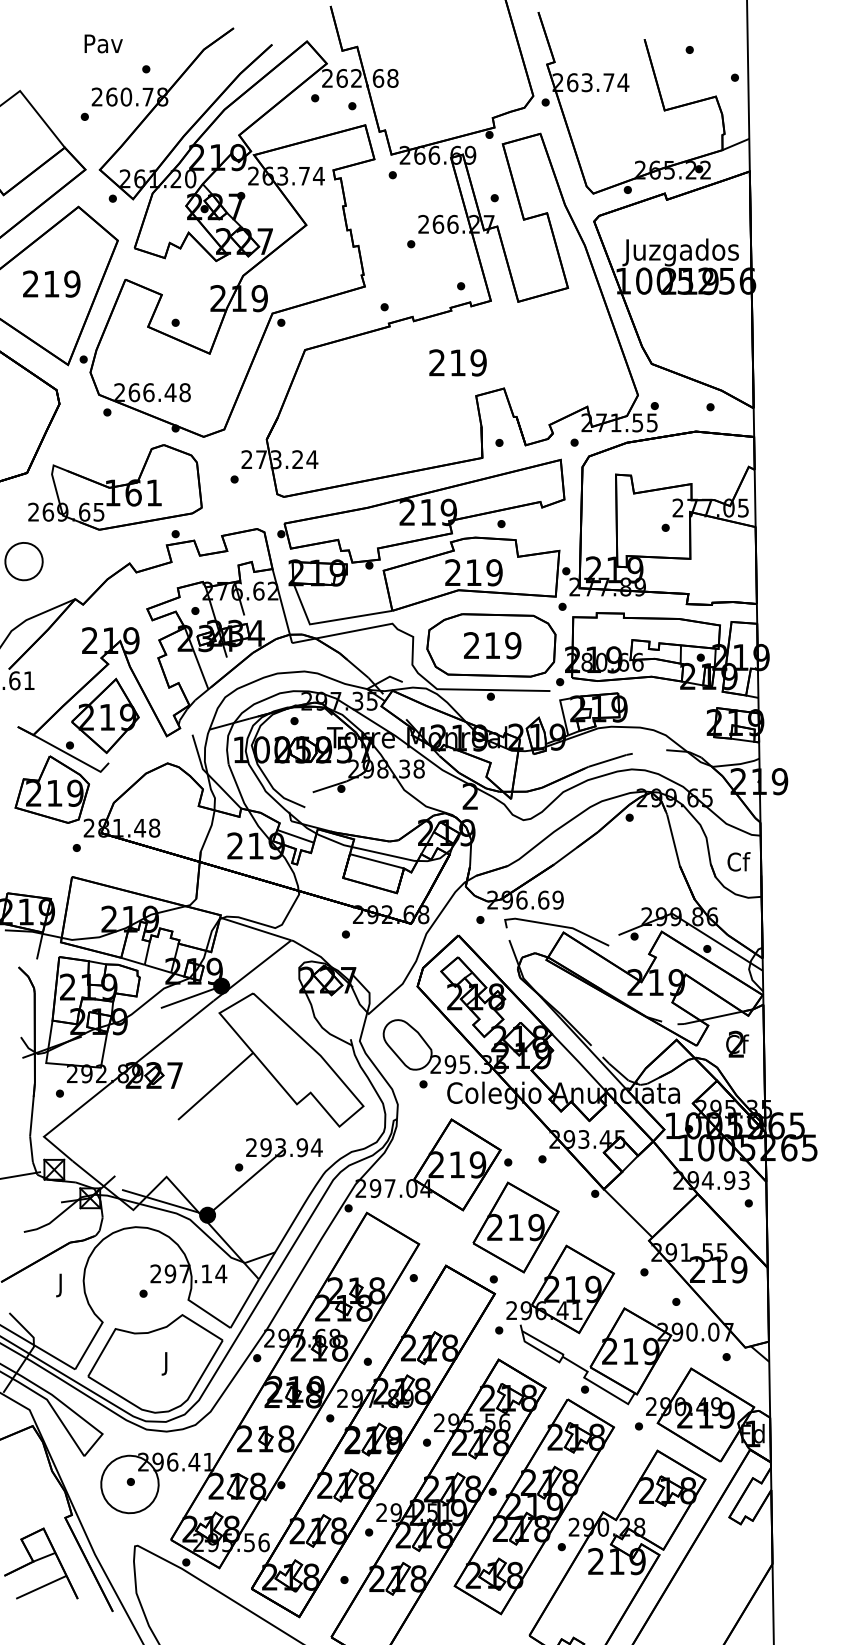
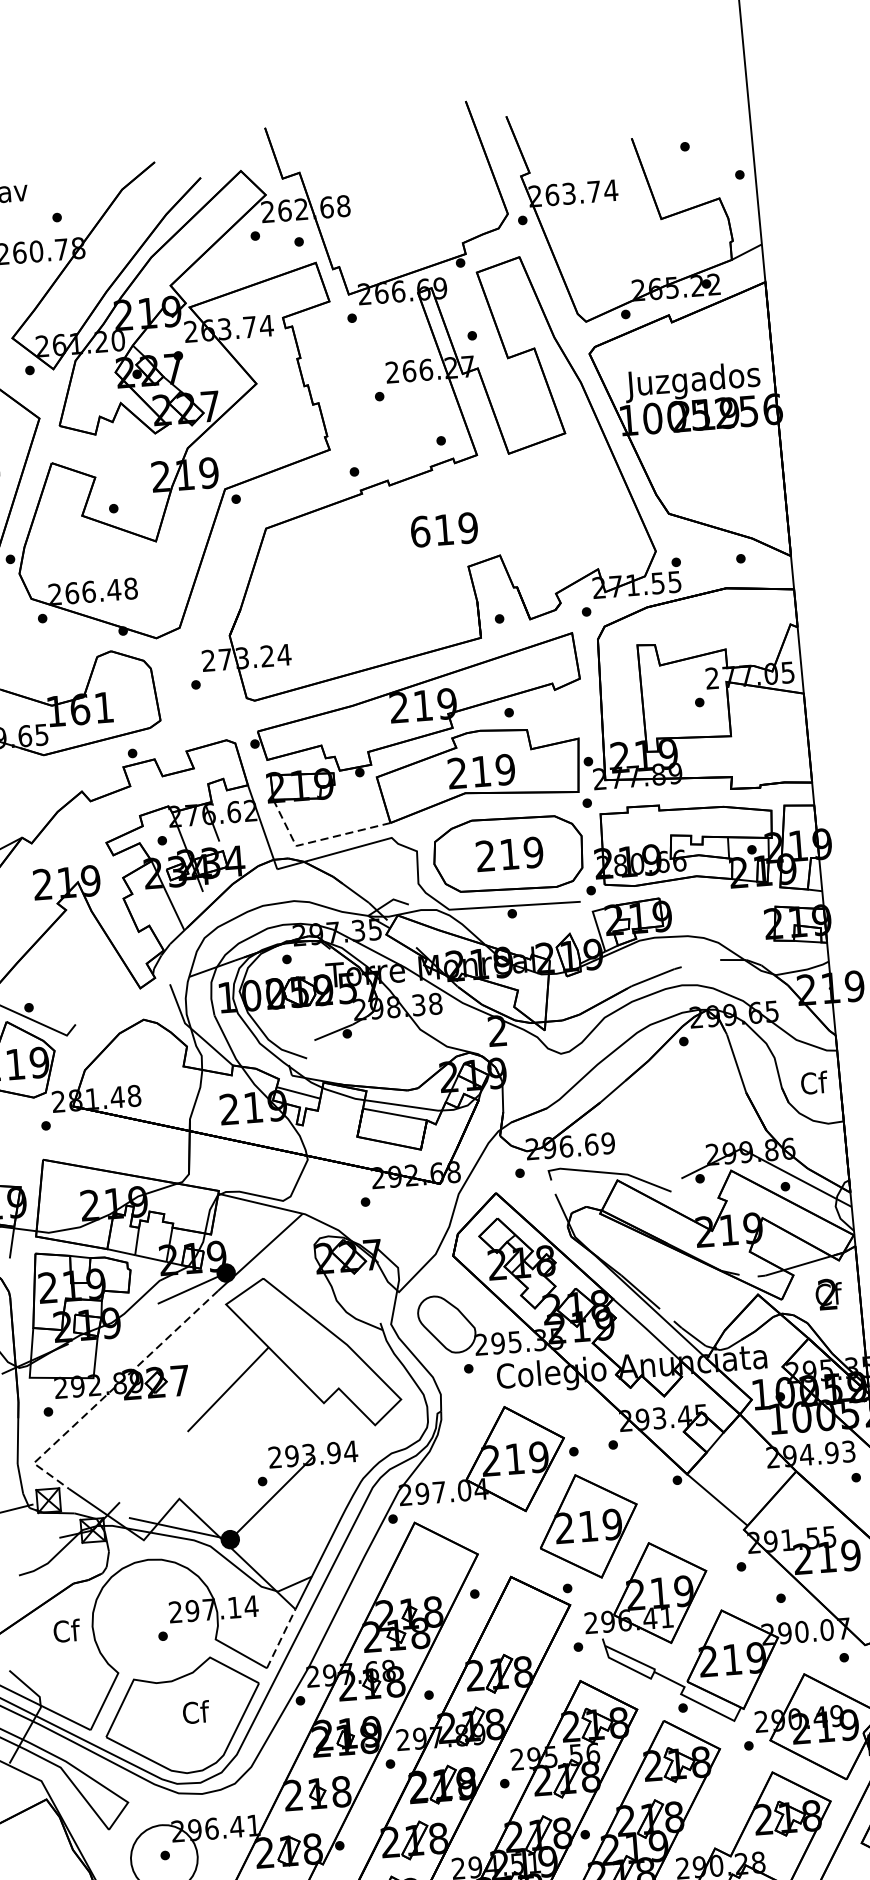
text: (437, 362) -> (420, 531), 219 -> 619
line: (328, 621) -> (317, 841), solid -> dashed
part: (105, 715) -> (67, 969), removed
line: (113, 1081) -> (109, 1393), solid -> dashed
text: (61, 1285) -> (67, 1634), J -> Cf
line: (245, 1303) -> (282, 1638), solid -> dashed
text: (166, 1363) -> (195, 1715), J -> Cf

